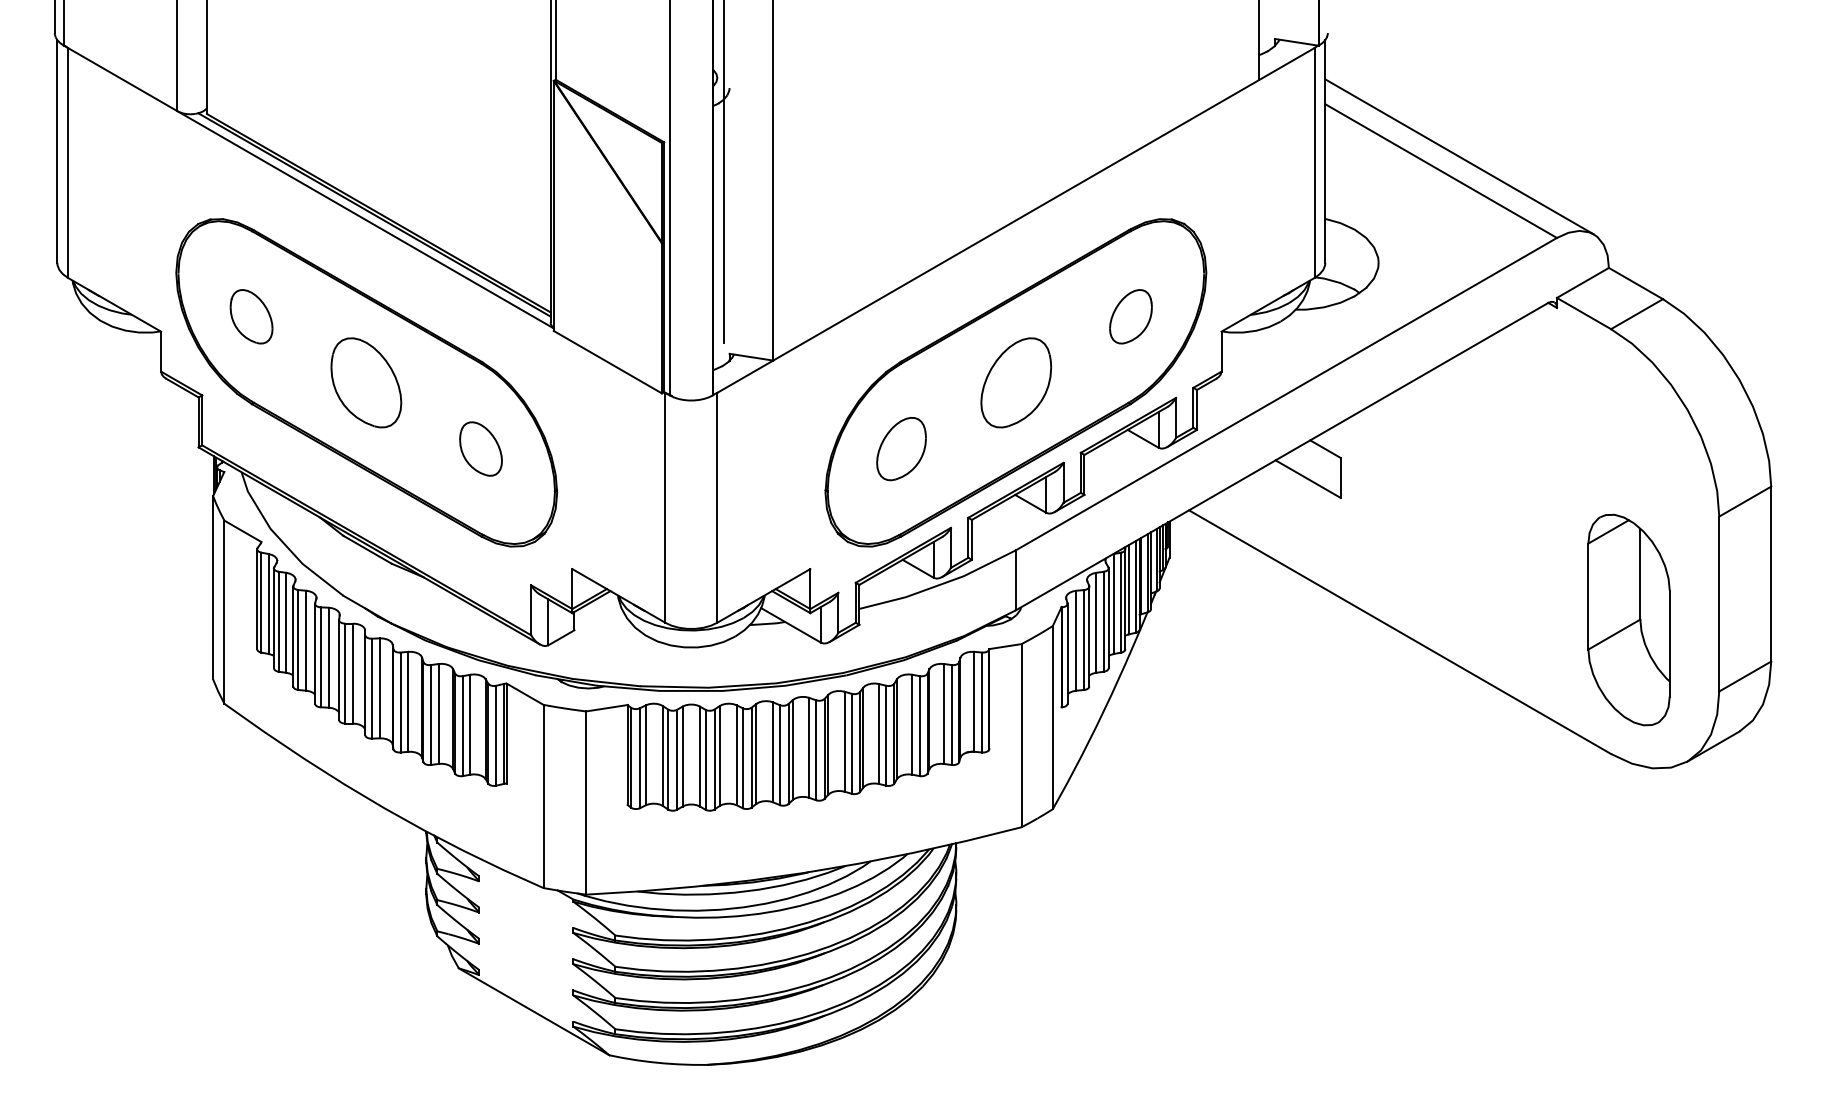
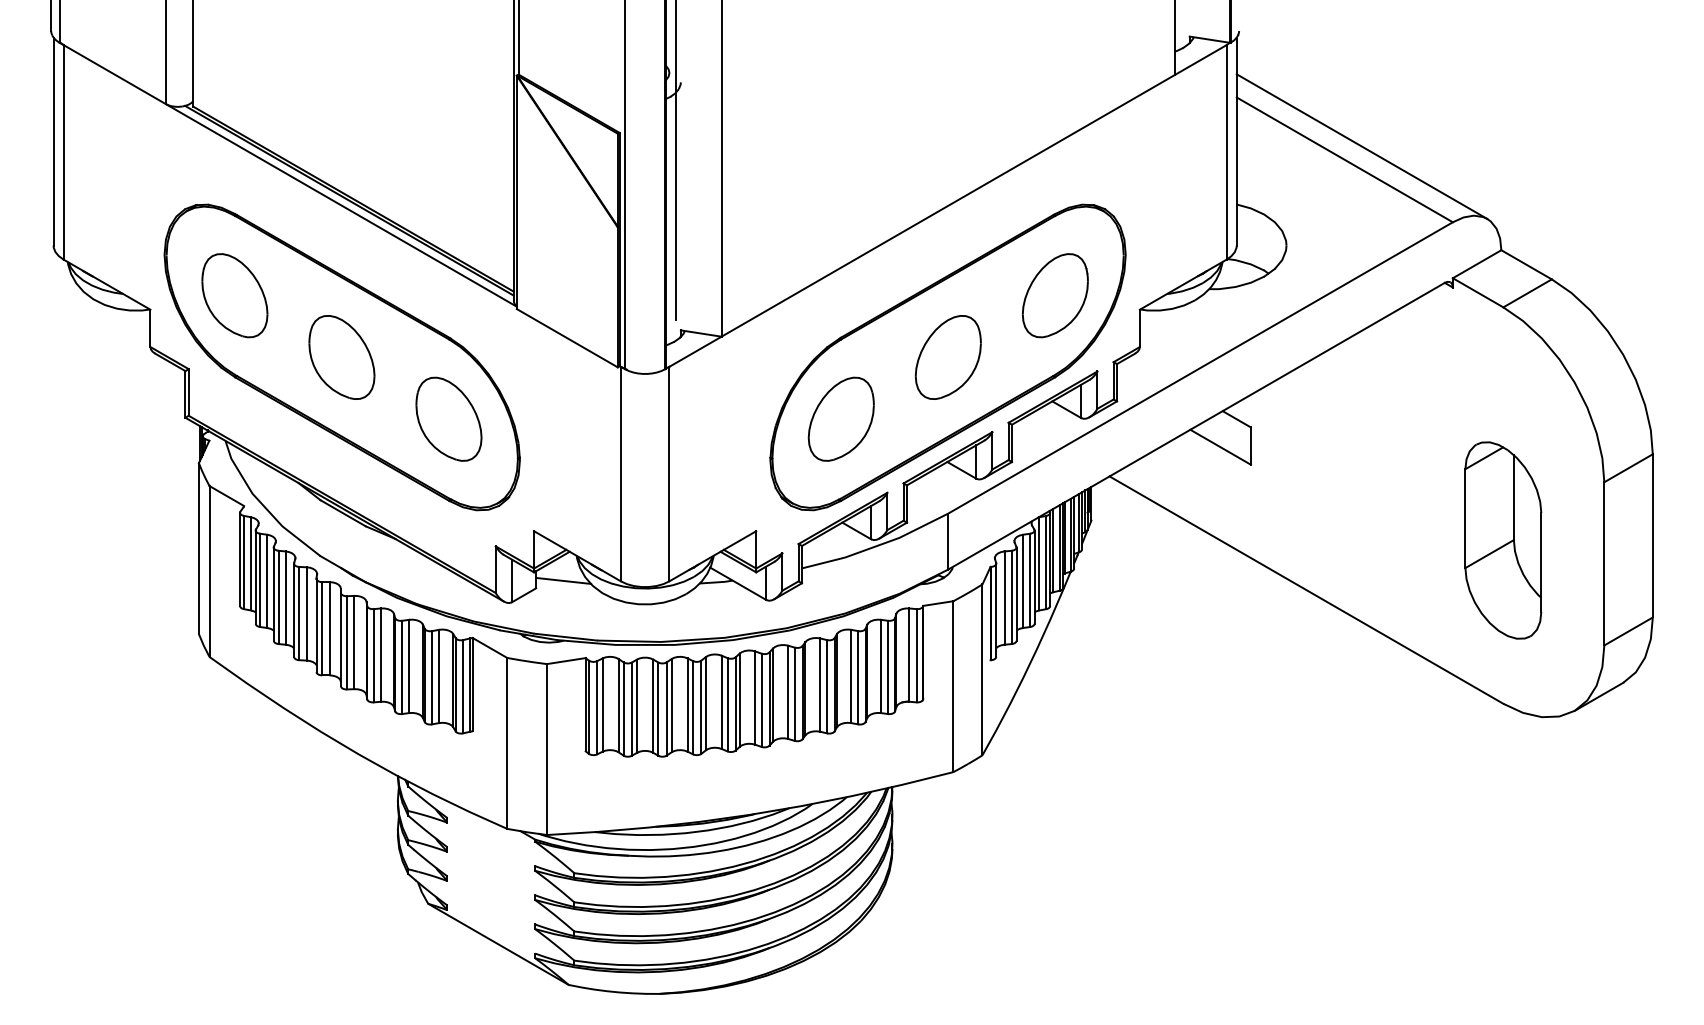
part: (251, 316) -> (234, 295), size x1.67
part: (1130, 316) -> (1054, 295), size x1.67
part: (480, 448) -> (448, 418), size x1.67
part: (901, 448) -> (841, 418), size x1.43
part: (1628, 619) -> (1502, 540), moved
line: (603, 622) -> (563, 581), added

